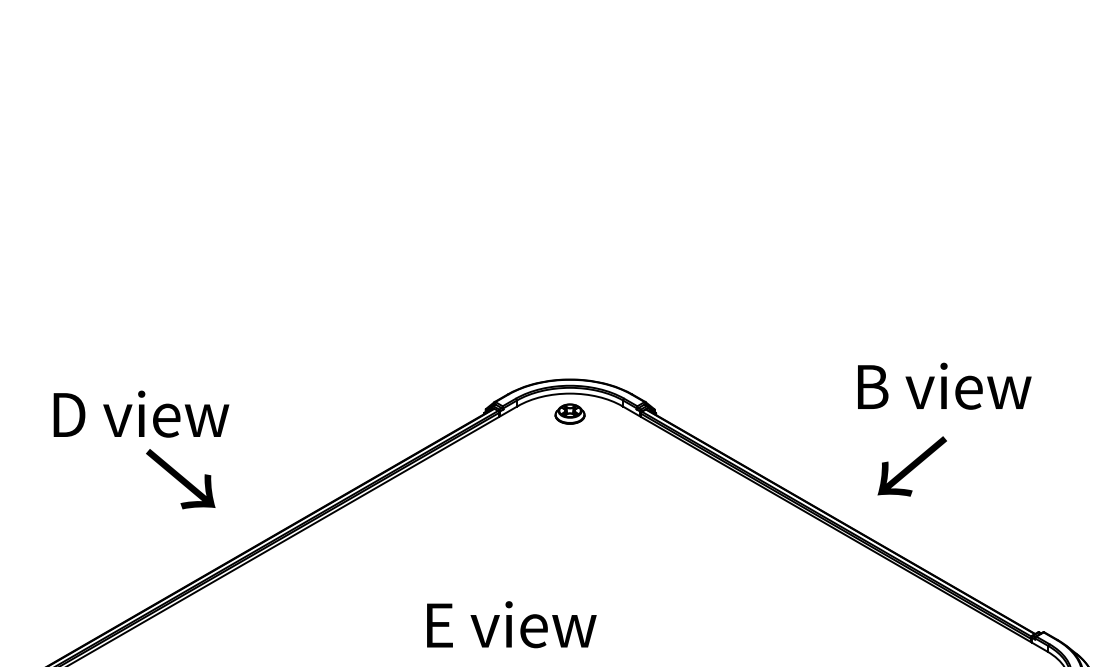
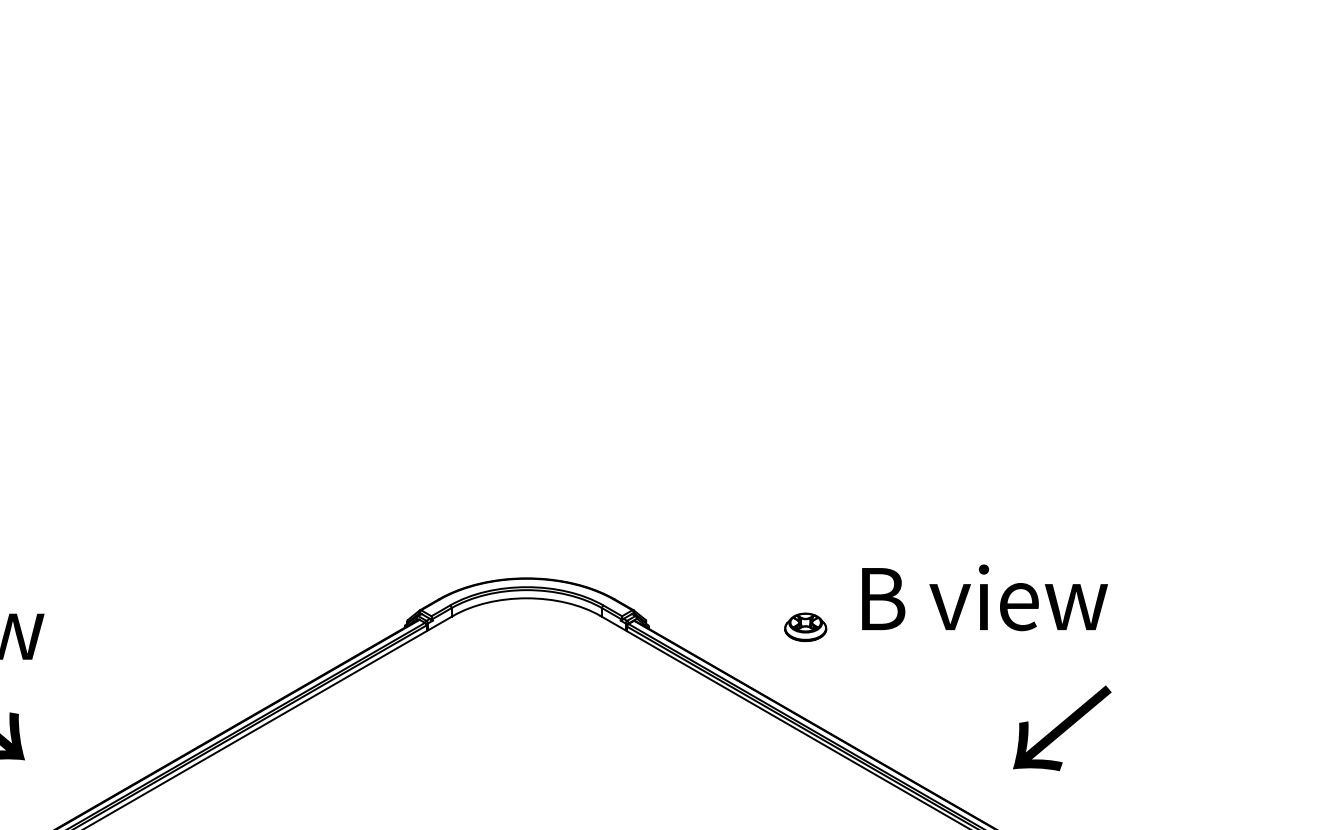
text: (944, 385) -> (984, 596), moved
part: (569, 413) -> (804, 626), moved
text: (911, 466) -> (1061, 728), moved

